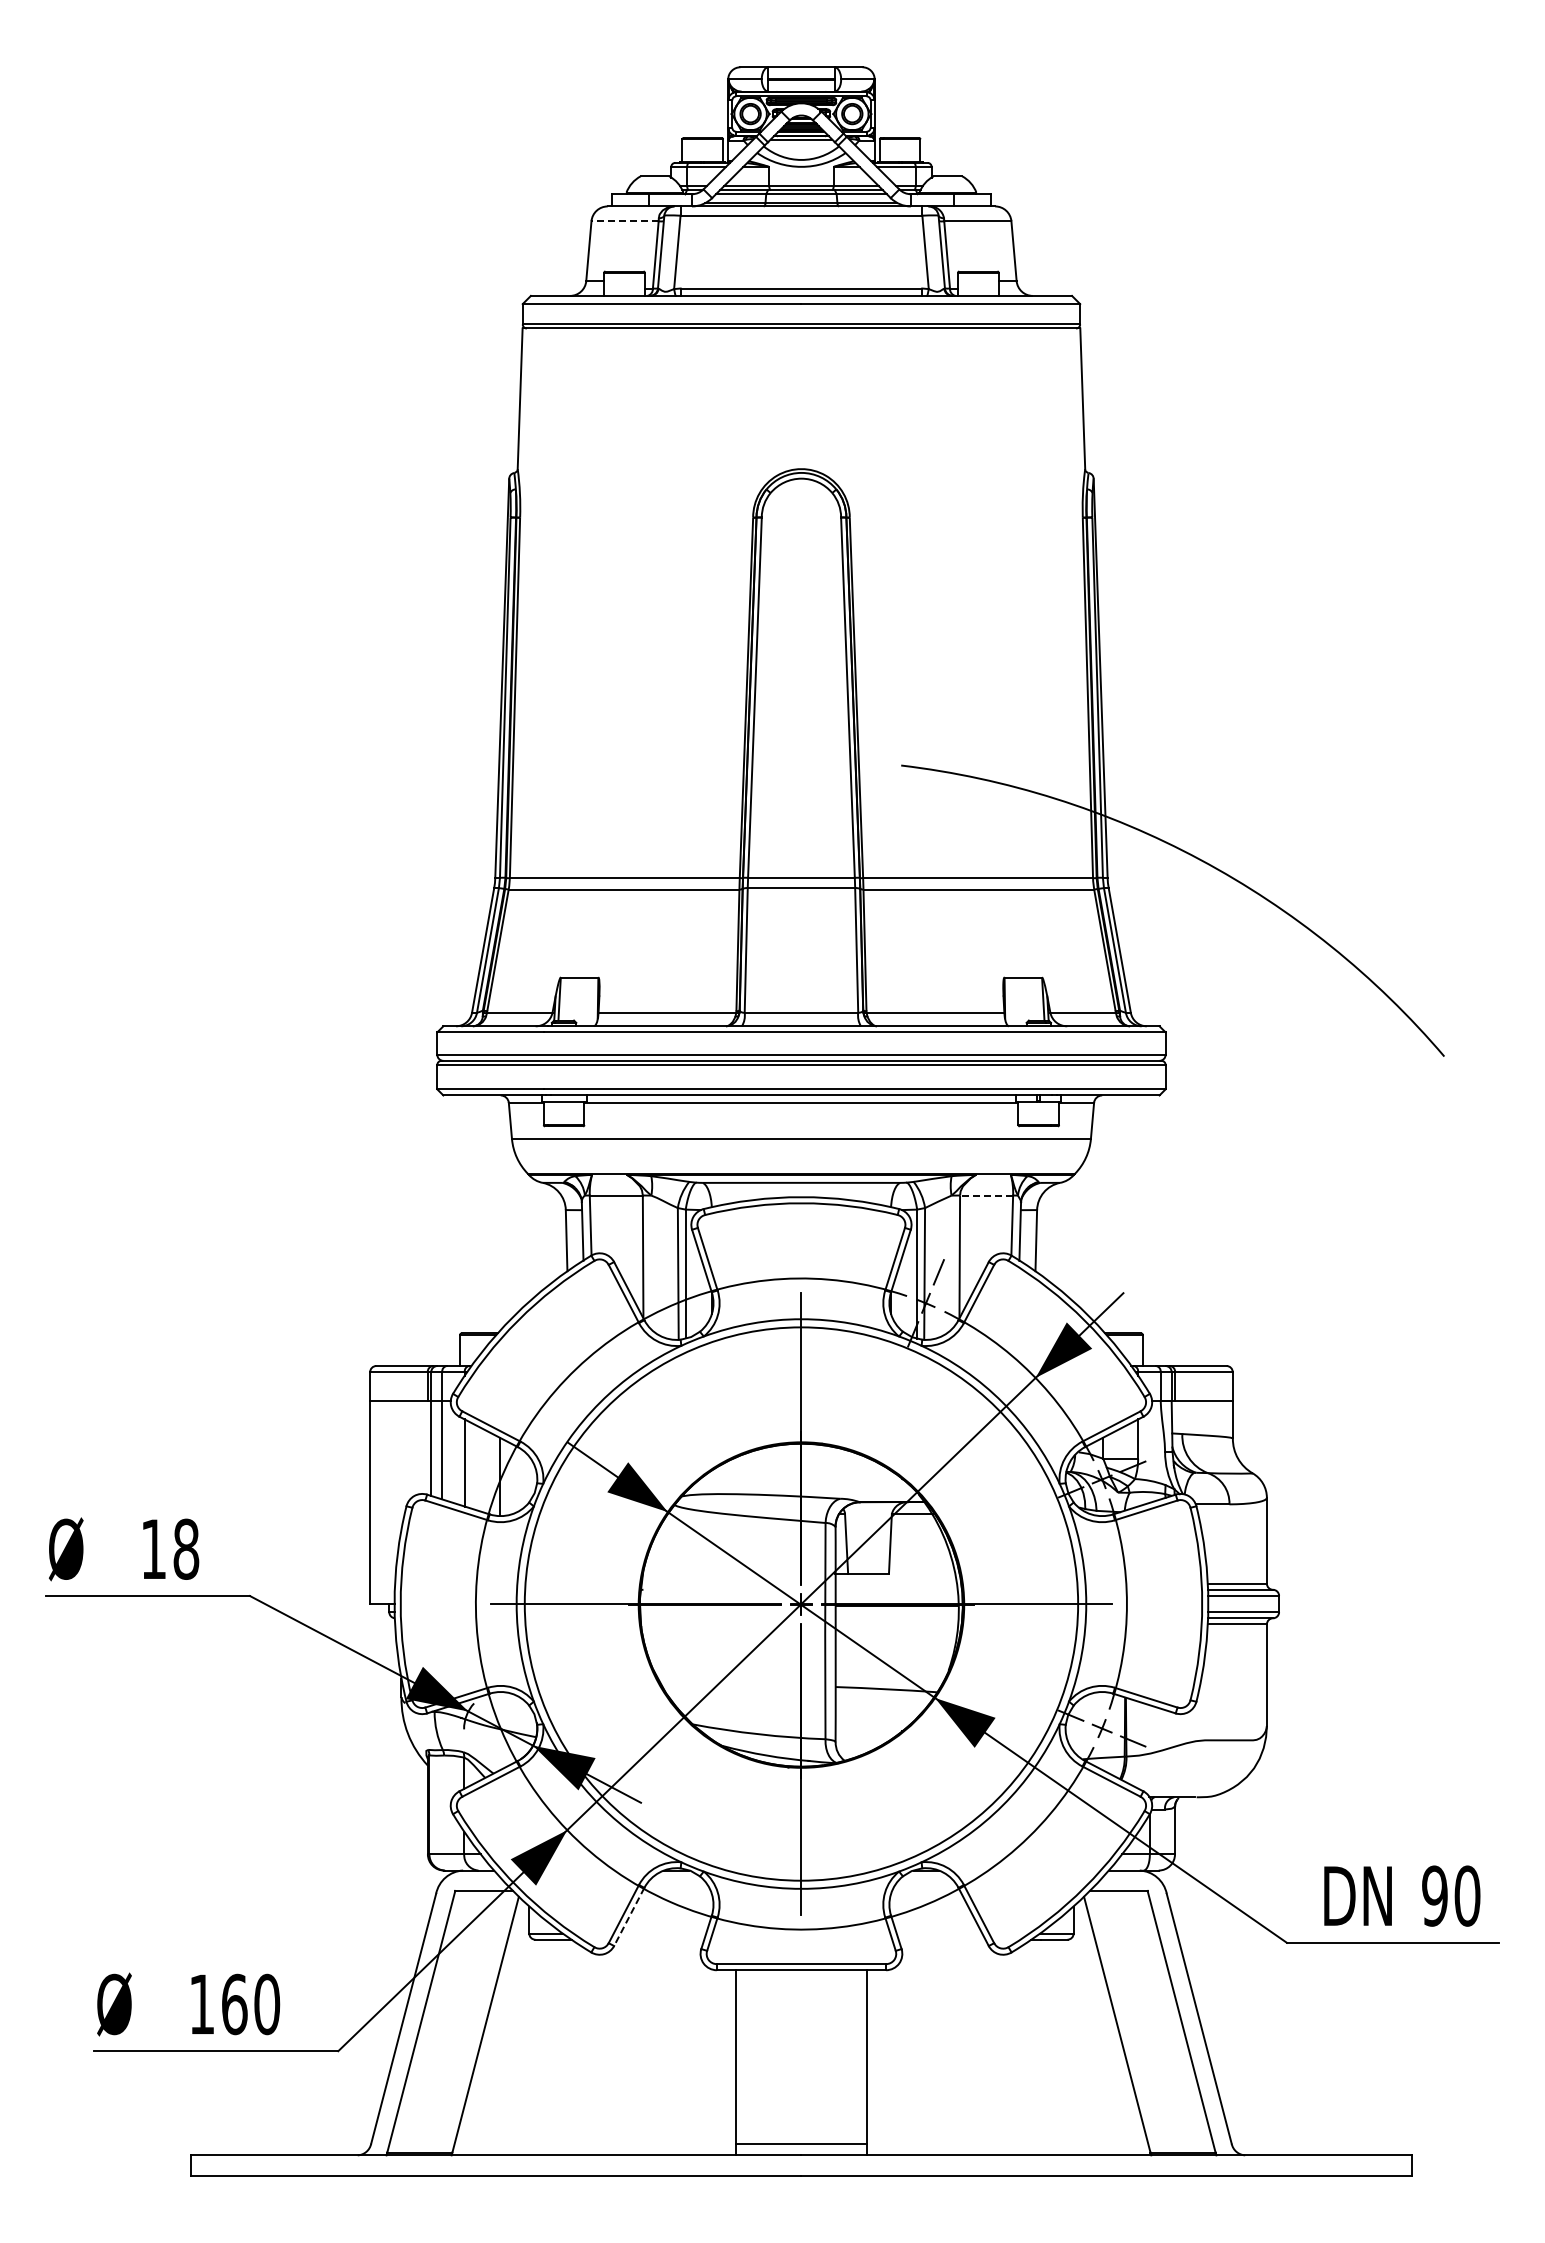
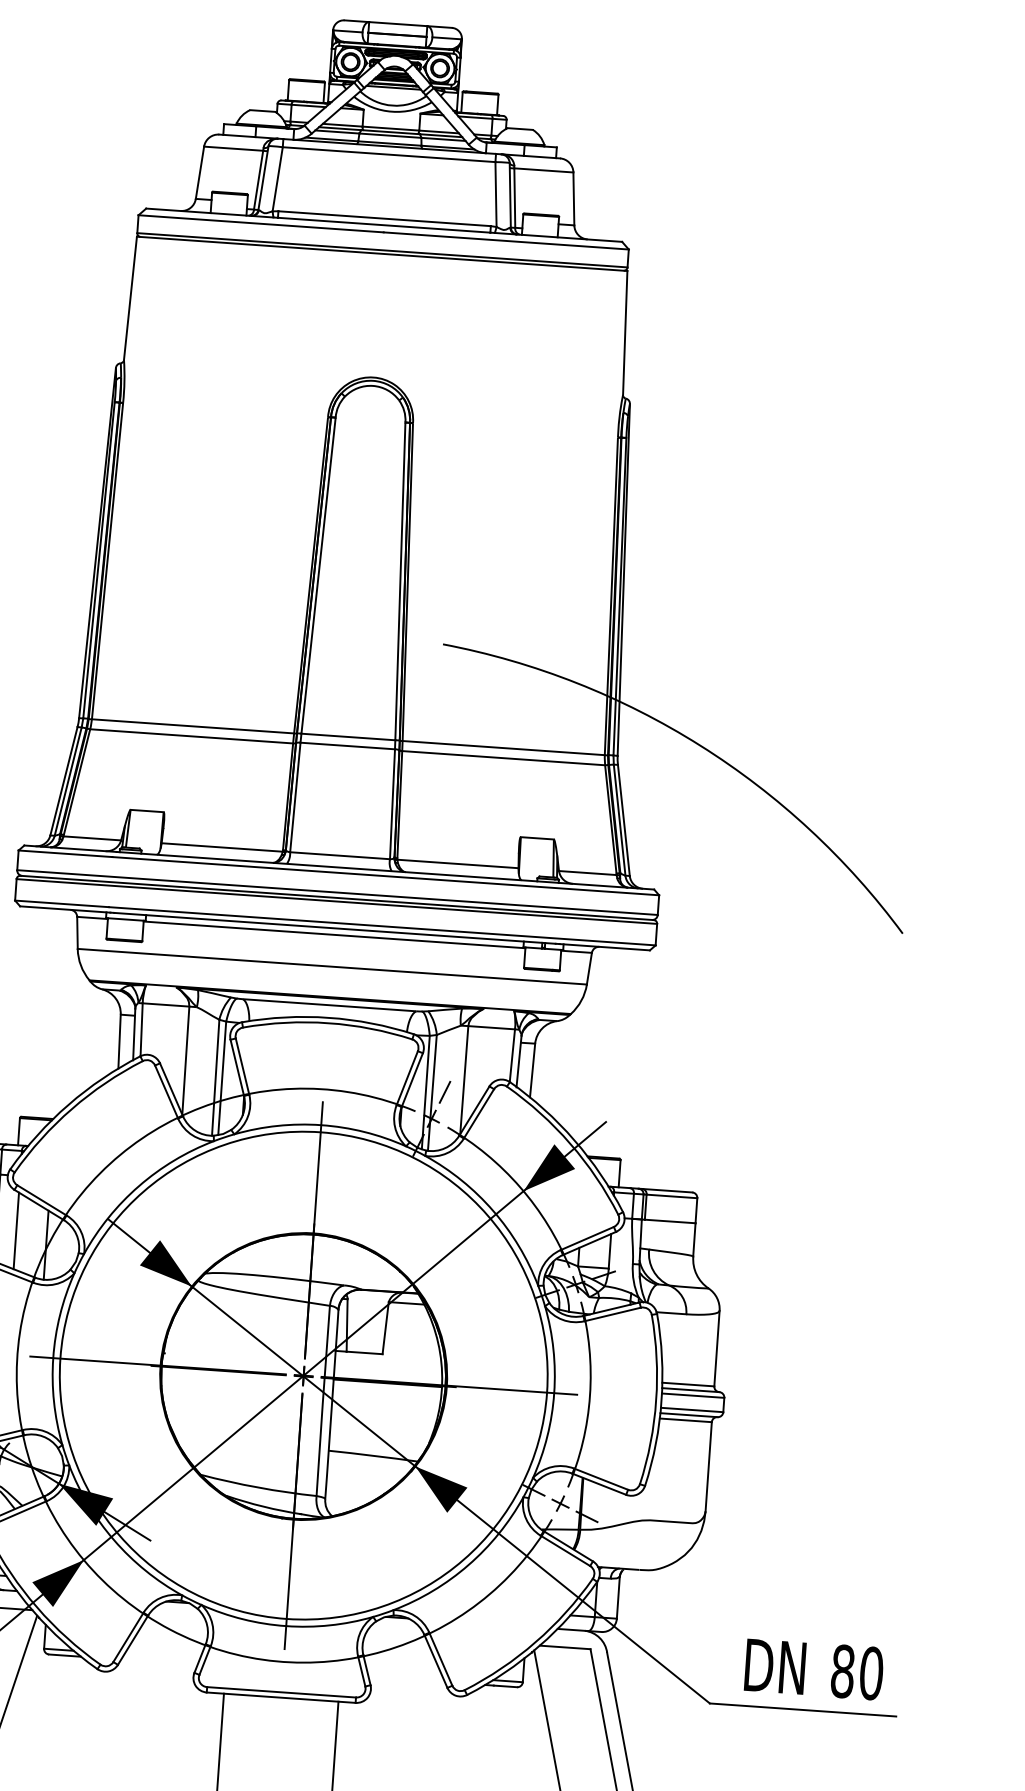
line: (625, 221) -> (234, 148), dashed -> solid
line: (986, 1195) -> (491, 1027), dashed -> solid
text: (1434, 1895) -> (842, 1670), 90 -> 80
line: (629, 1916) -> (133, 1639), dashed -> solid

